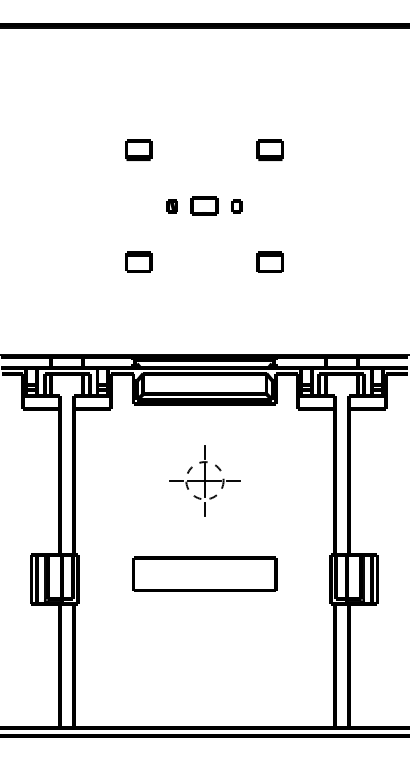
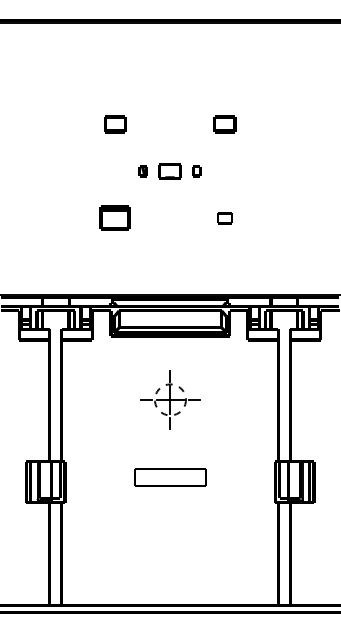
part: (138, 261) -> (115, 217), size x1.4
part: (269, 261) -> (224, 217), size x0.7
part: (203, 573) -> (169, 477), size x0.6

